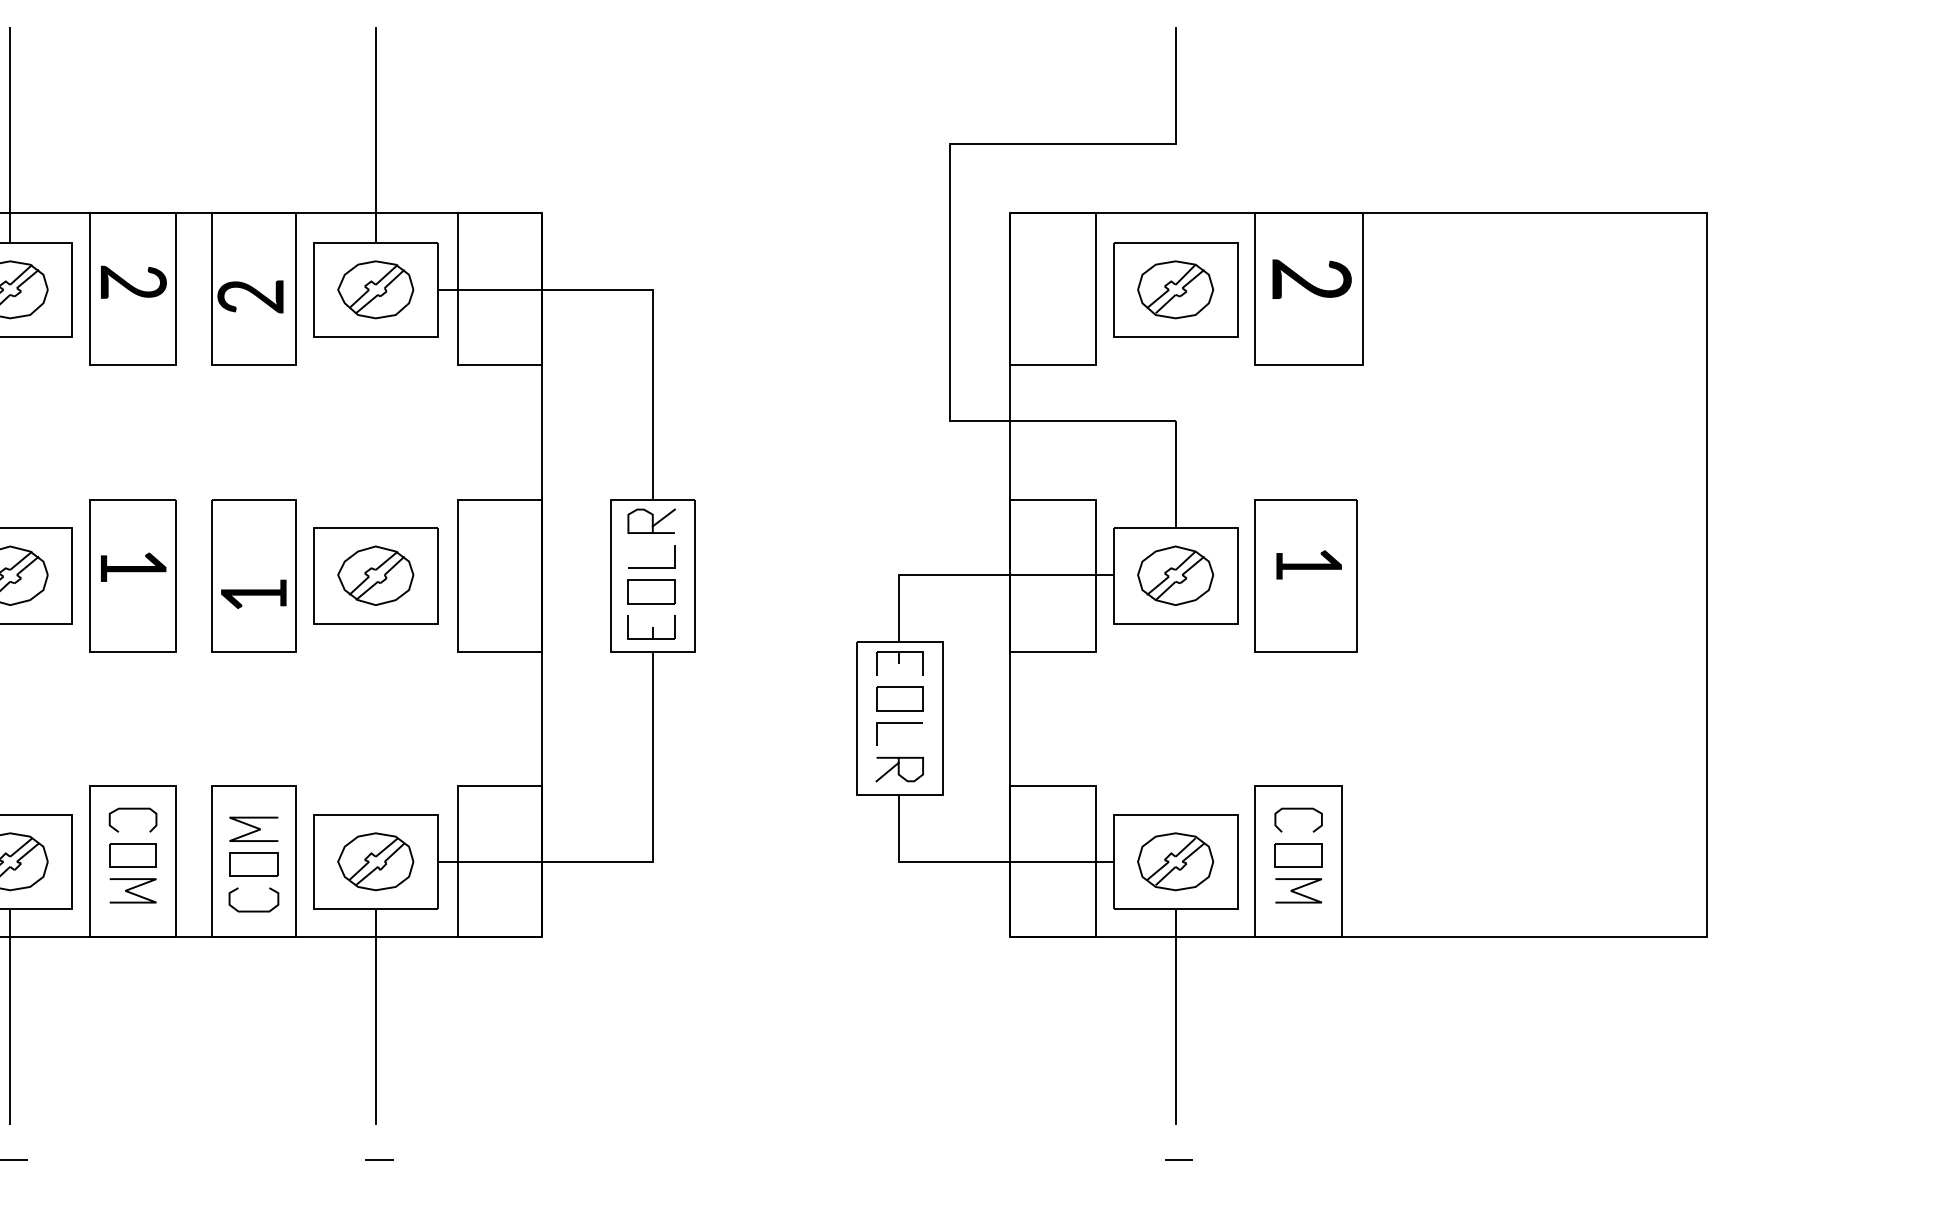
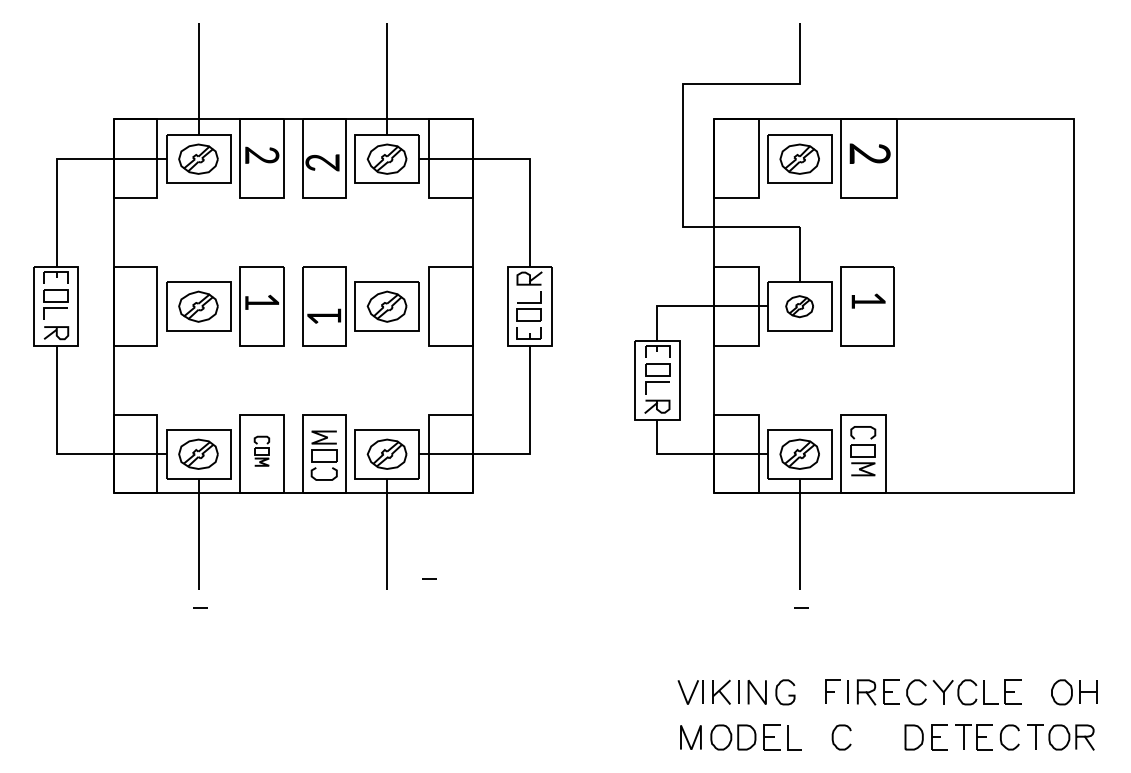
part: (1175, 575) -> (799, 306), size x0.7
part: (132, 856) -> (261, 451), size x0.6
line: (378, 1158) -> (429, 578), moved

